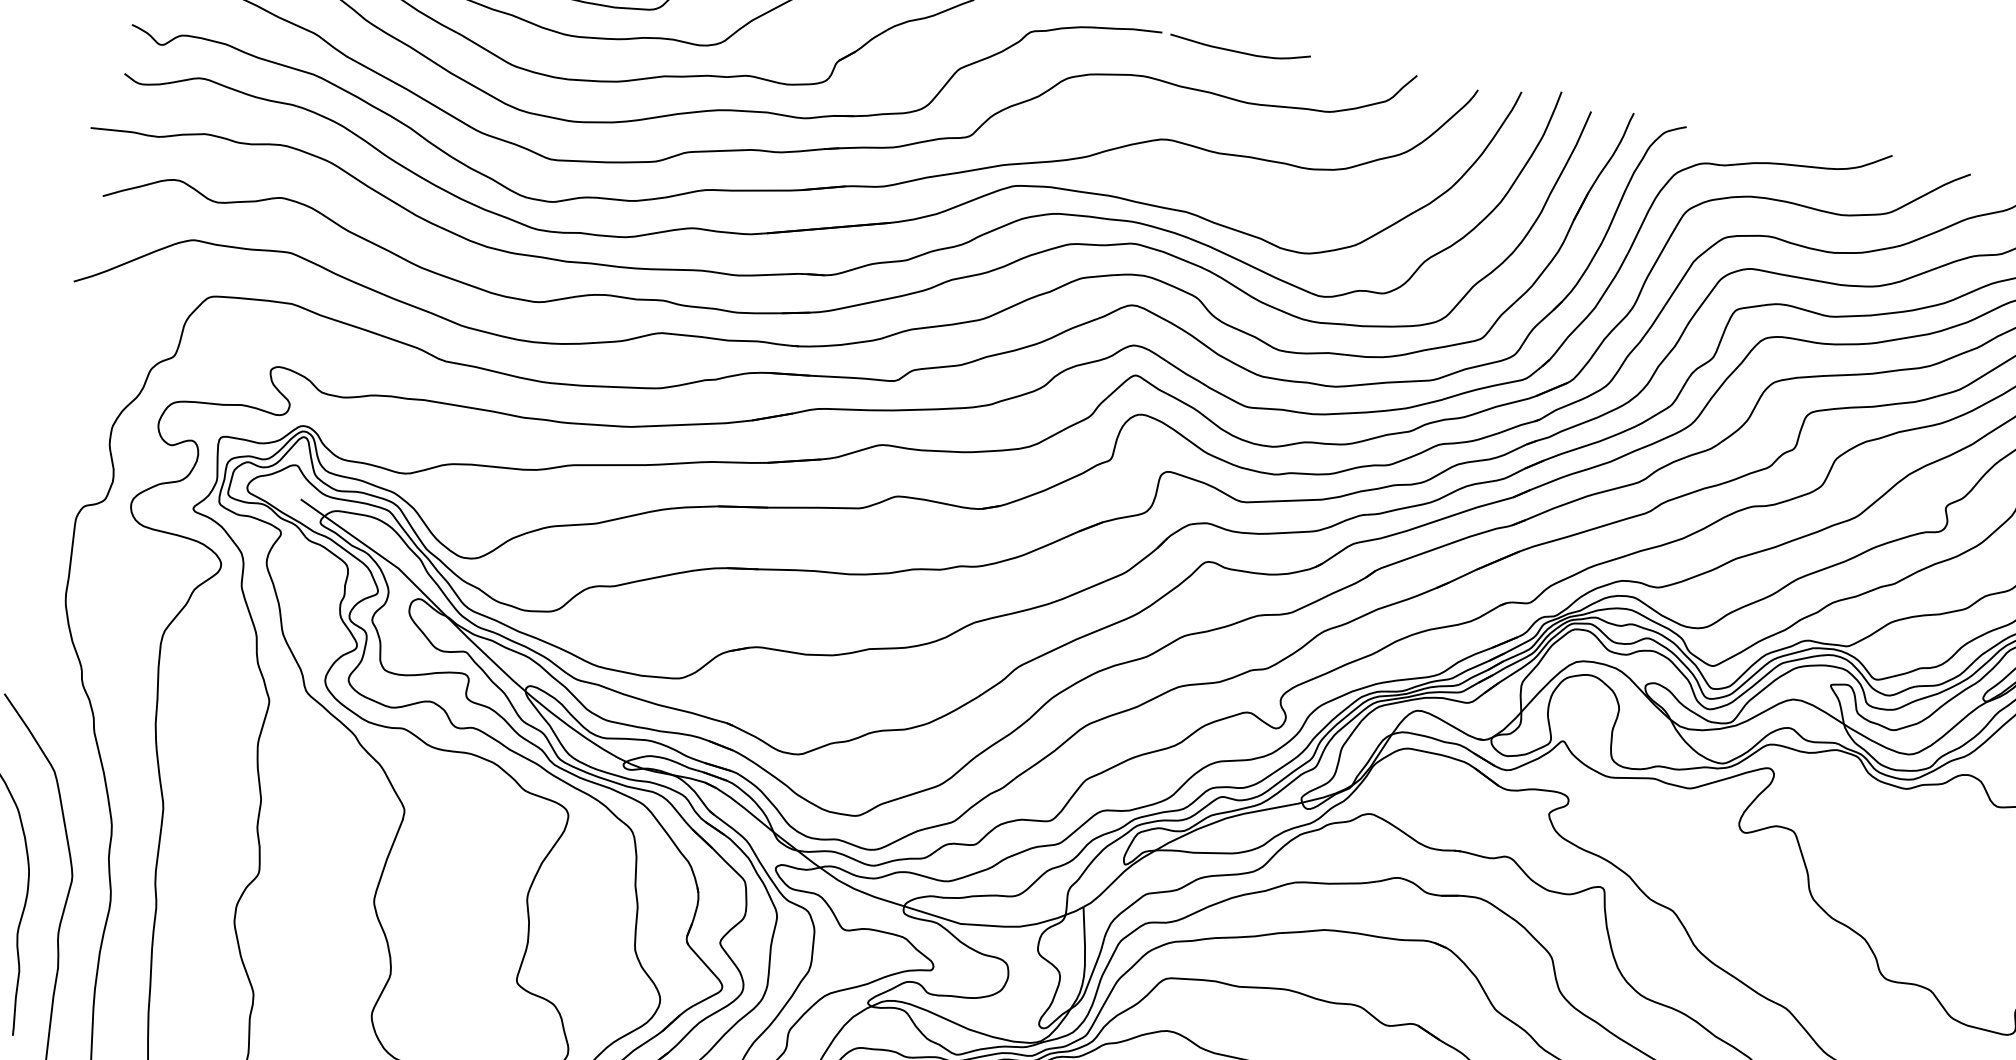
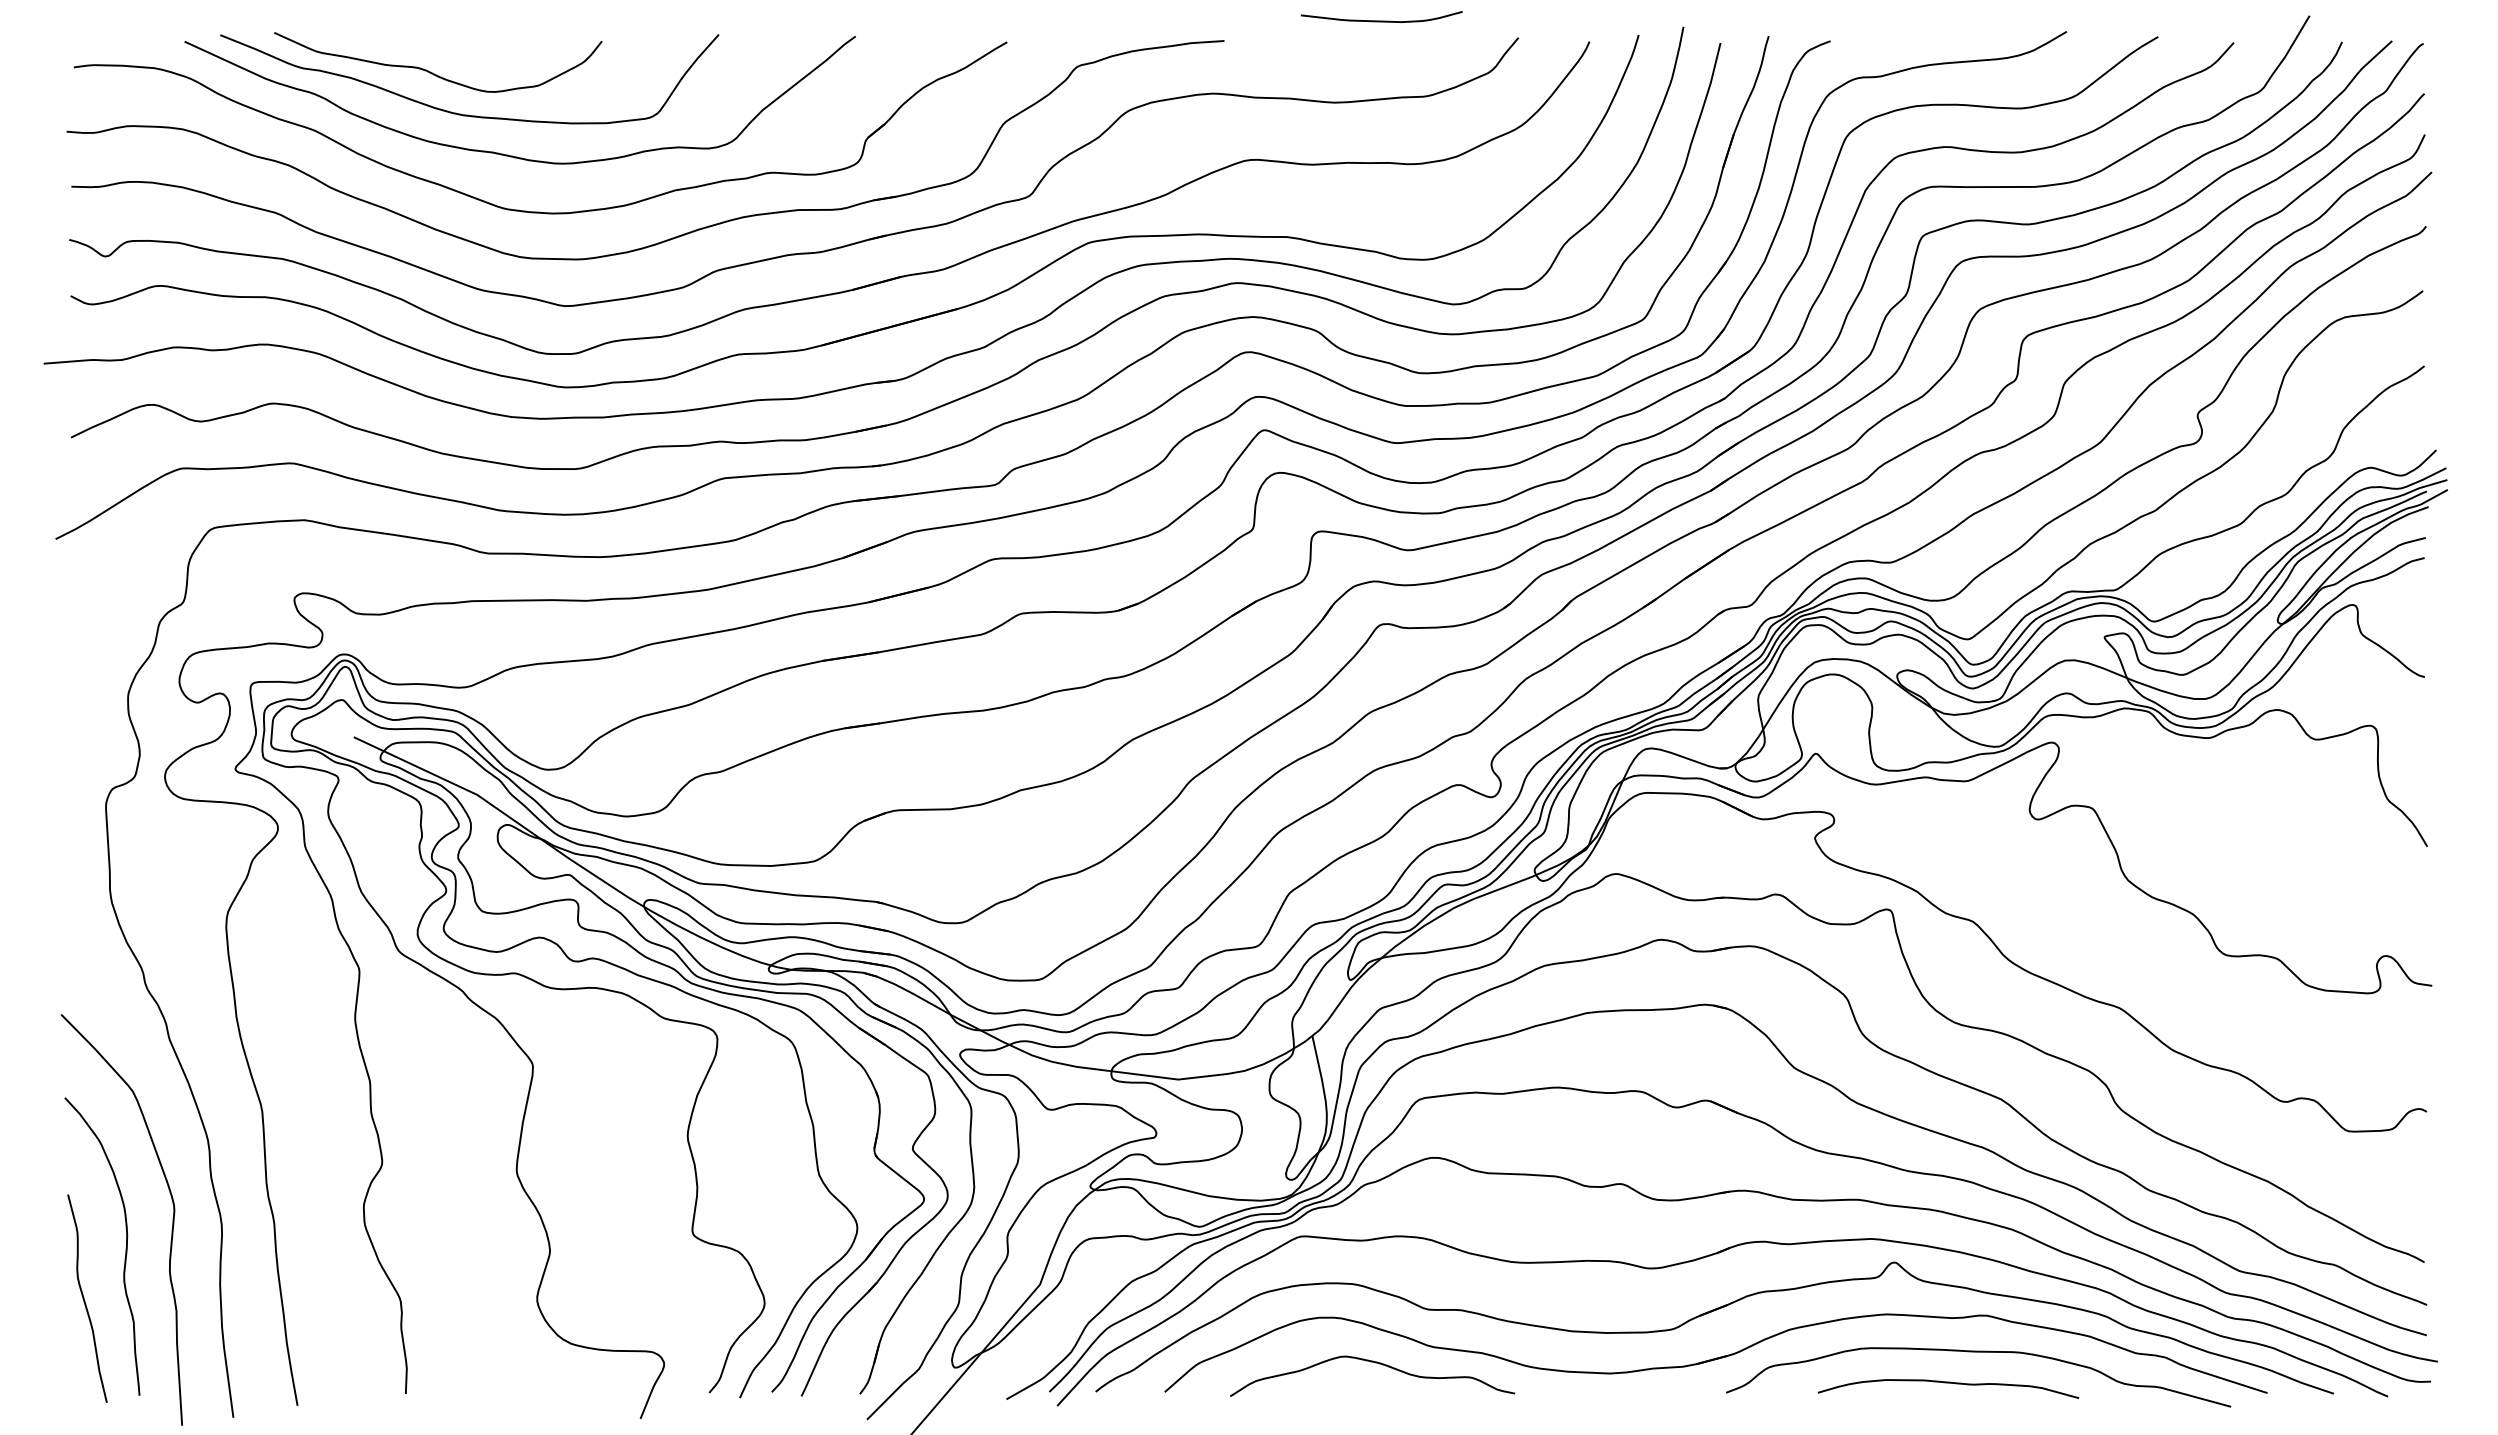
curve: (1239, 51) -> (1381, 20), moved

